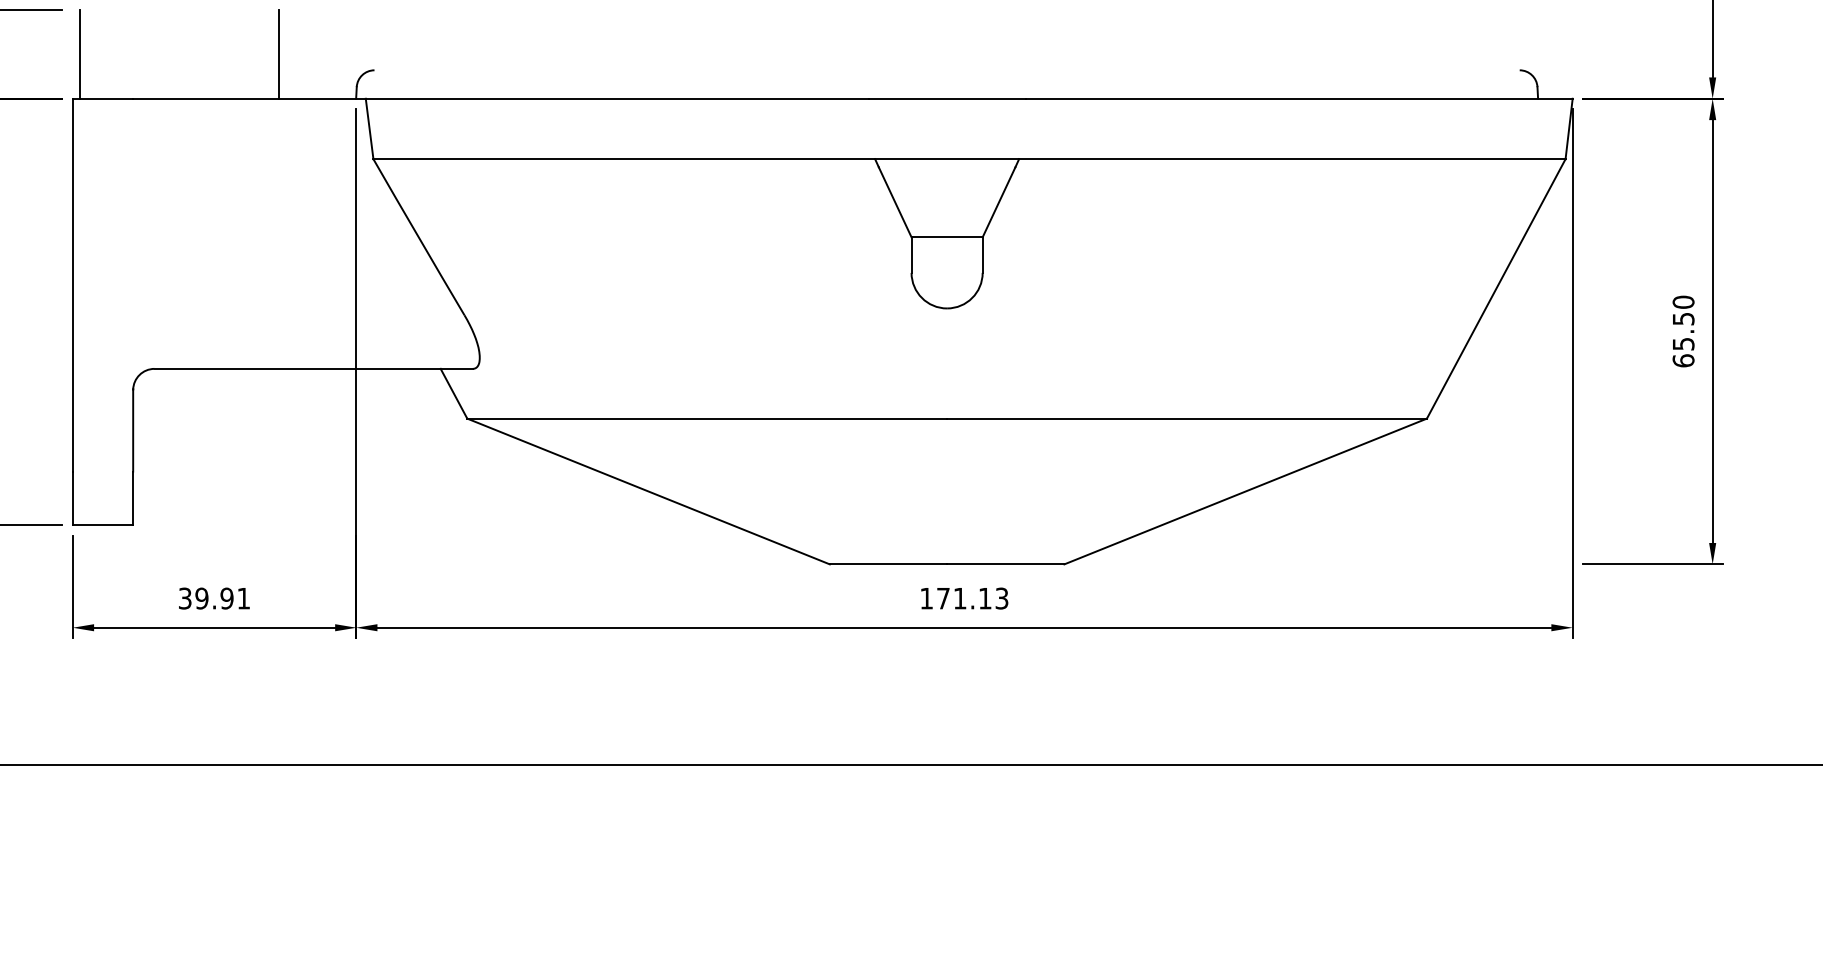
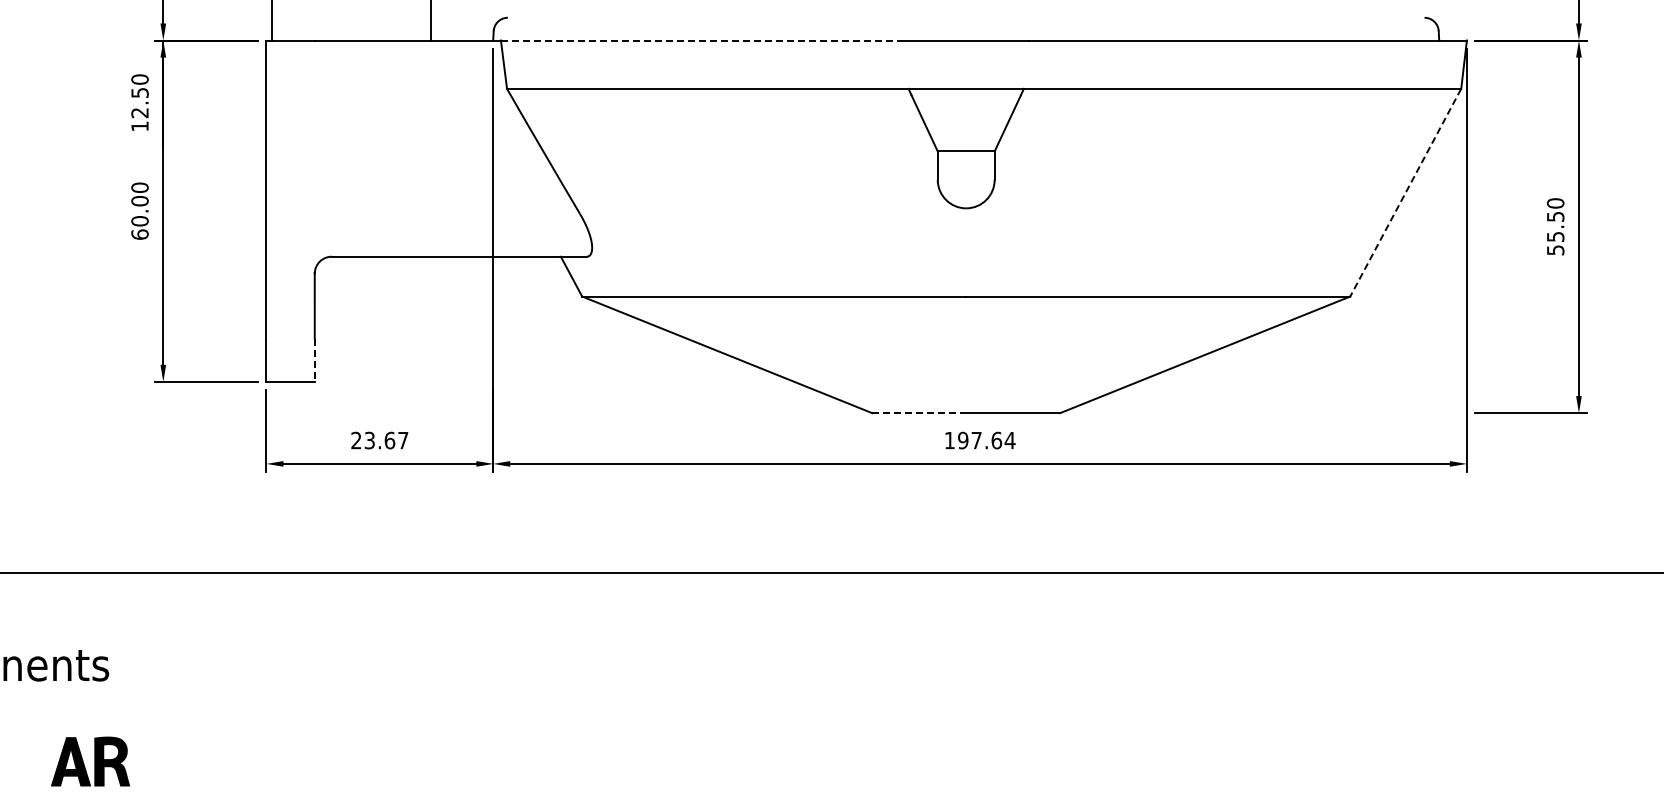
line: (617, 98) -> (702, 40), solid -> dashed
line: (1495, 288) -> (1405, 192), solid -> dashed
text: (1683, 361) -> (1555, 250), 65.50 -> 55.50
line: (132, 498) -> (314, 360), solid -> dashed
line: (888, 564) -> (919, 413), solid -> dashed
text: (214, 598) -> (379, 440), 39.91 -> 23.67
text: (972, 598) -> (986, 440), 171.13 -> 197.64

